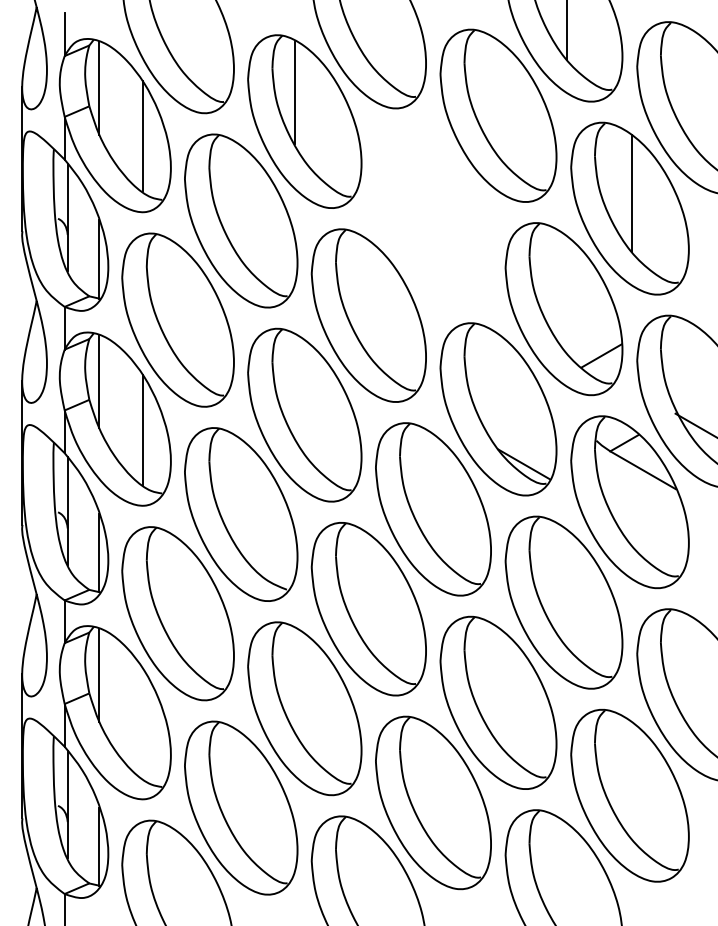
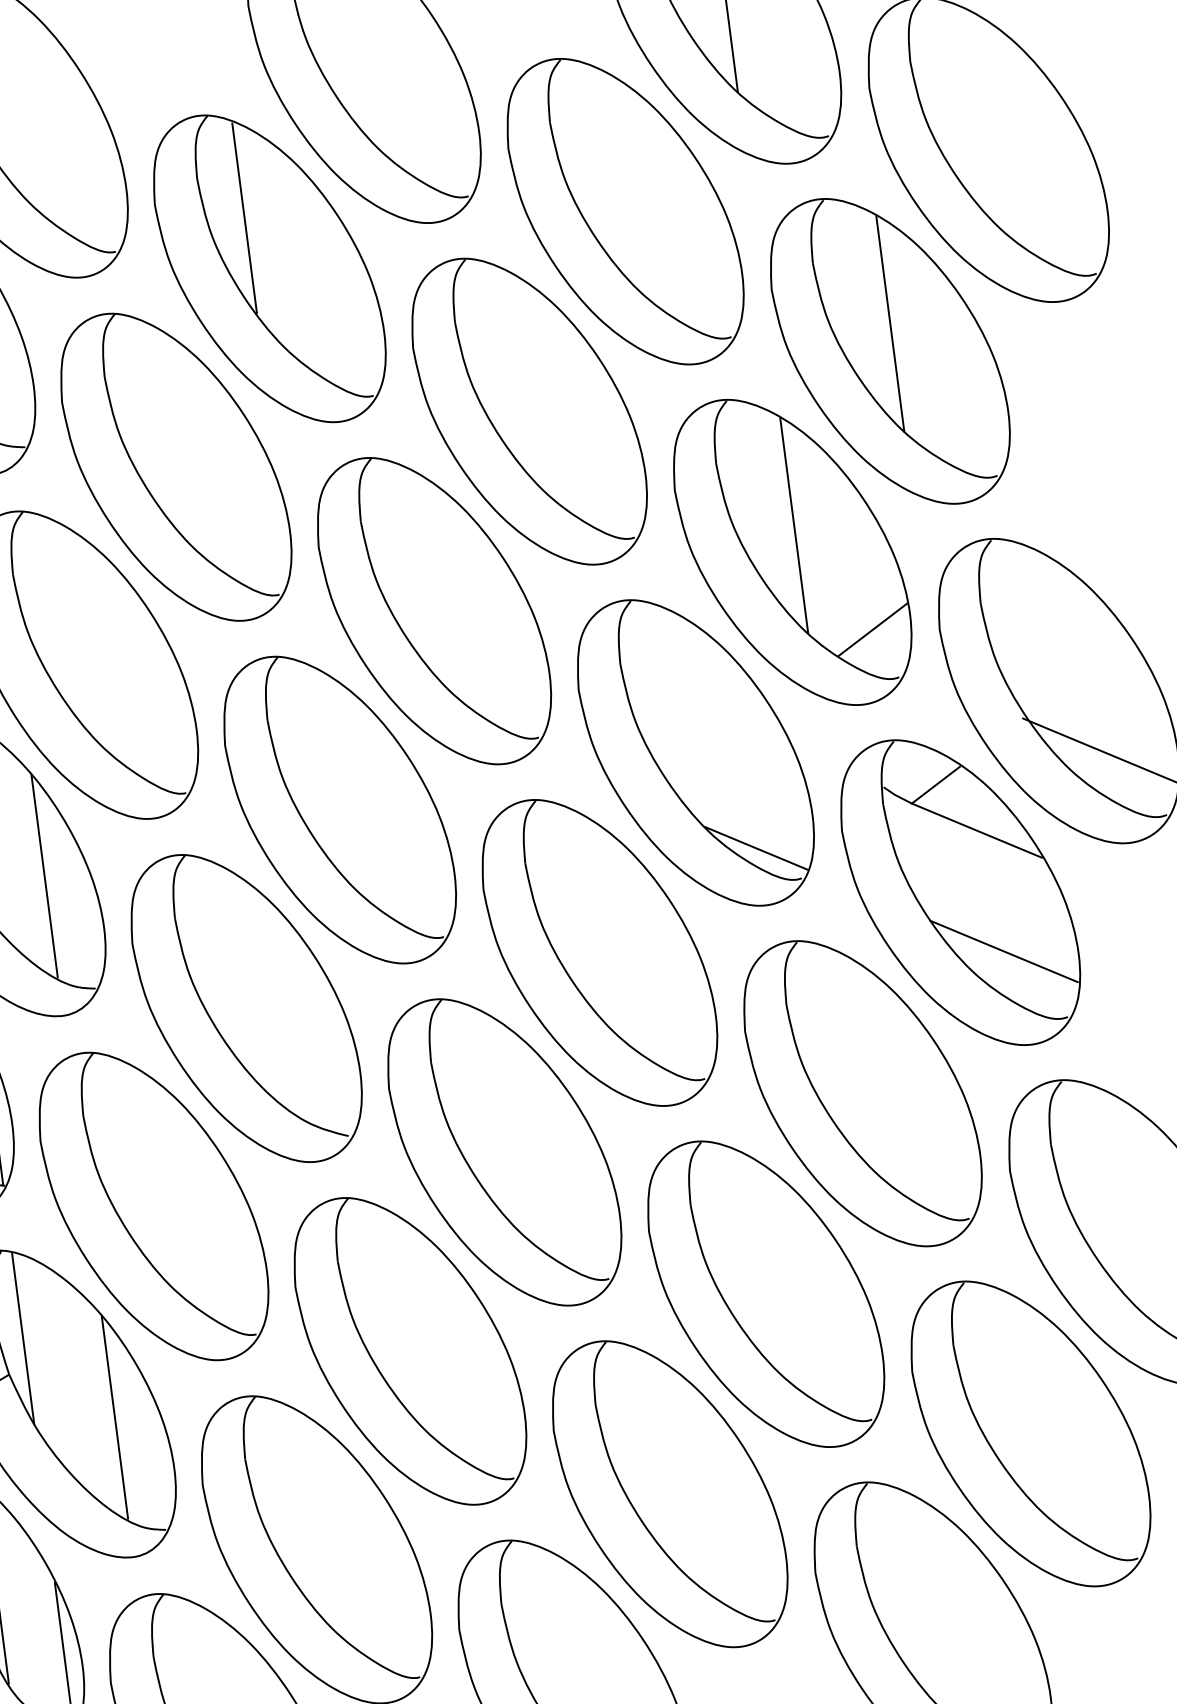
part: (433, 215) -> (529, 410), added
line: (566, 294) -> (793, 524), added
line: (649, 536) -> (1004, 951), added
line: (142, 723) -> (114, 1417), added

